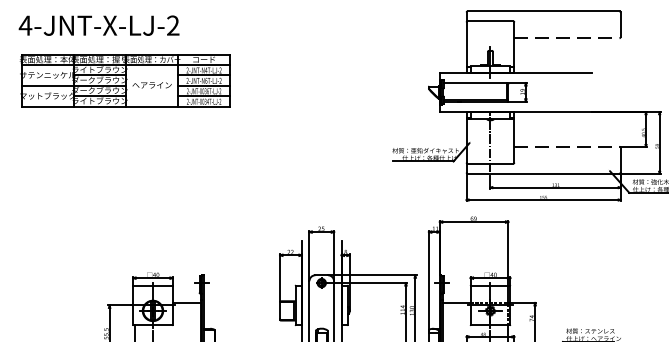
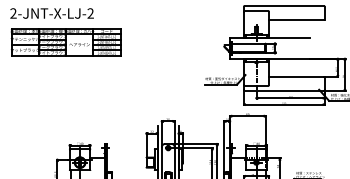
text: (25, 25) -> (13, 13), 4-JNT-X-LJ-2 -> 2-JNT-X-LJ-2
line: (566, 39) -> (296, 20), dashed -> solid
line: (566, 146) -> (296, 76), dashed -> solid

